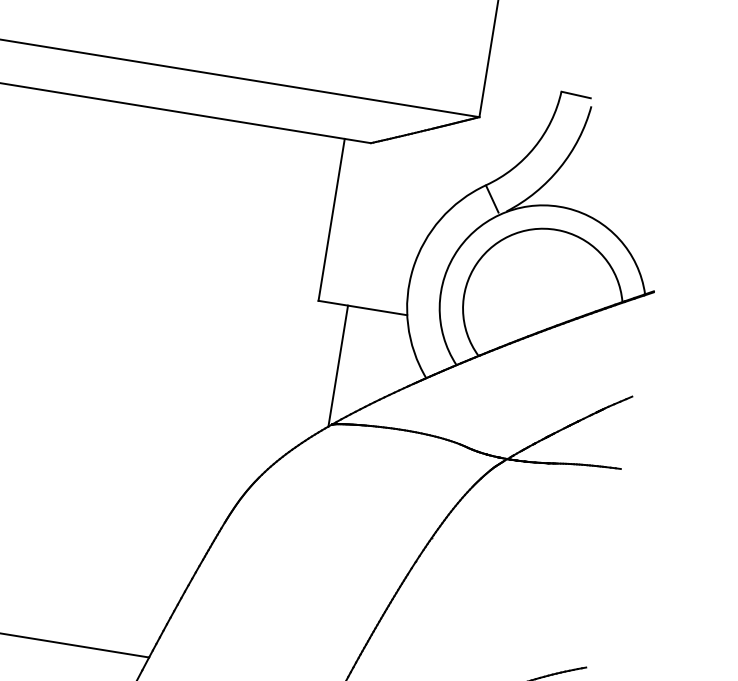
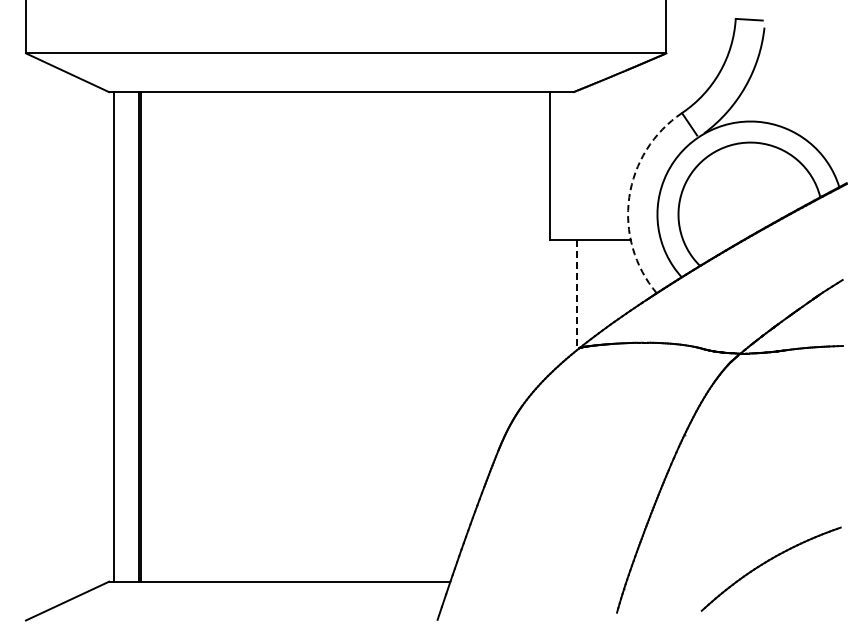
arc: (413, 268) -> (629, 197), solid -> dashed
line: (337, 366) -> (576, 295), solid -> dashed

